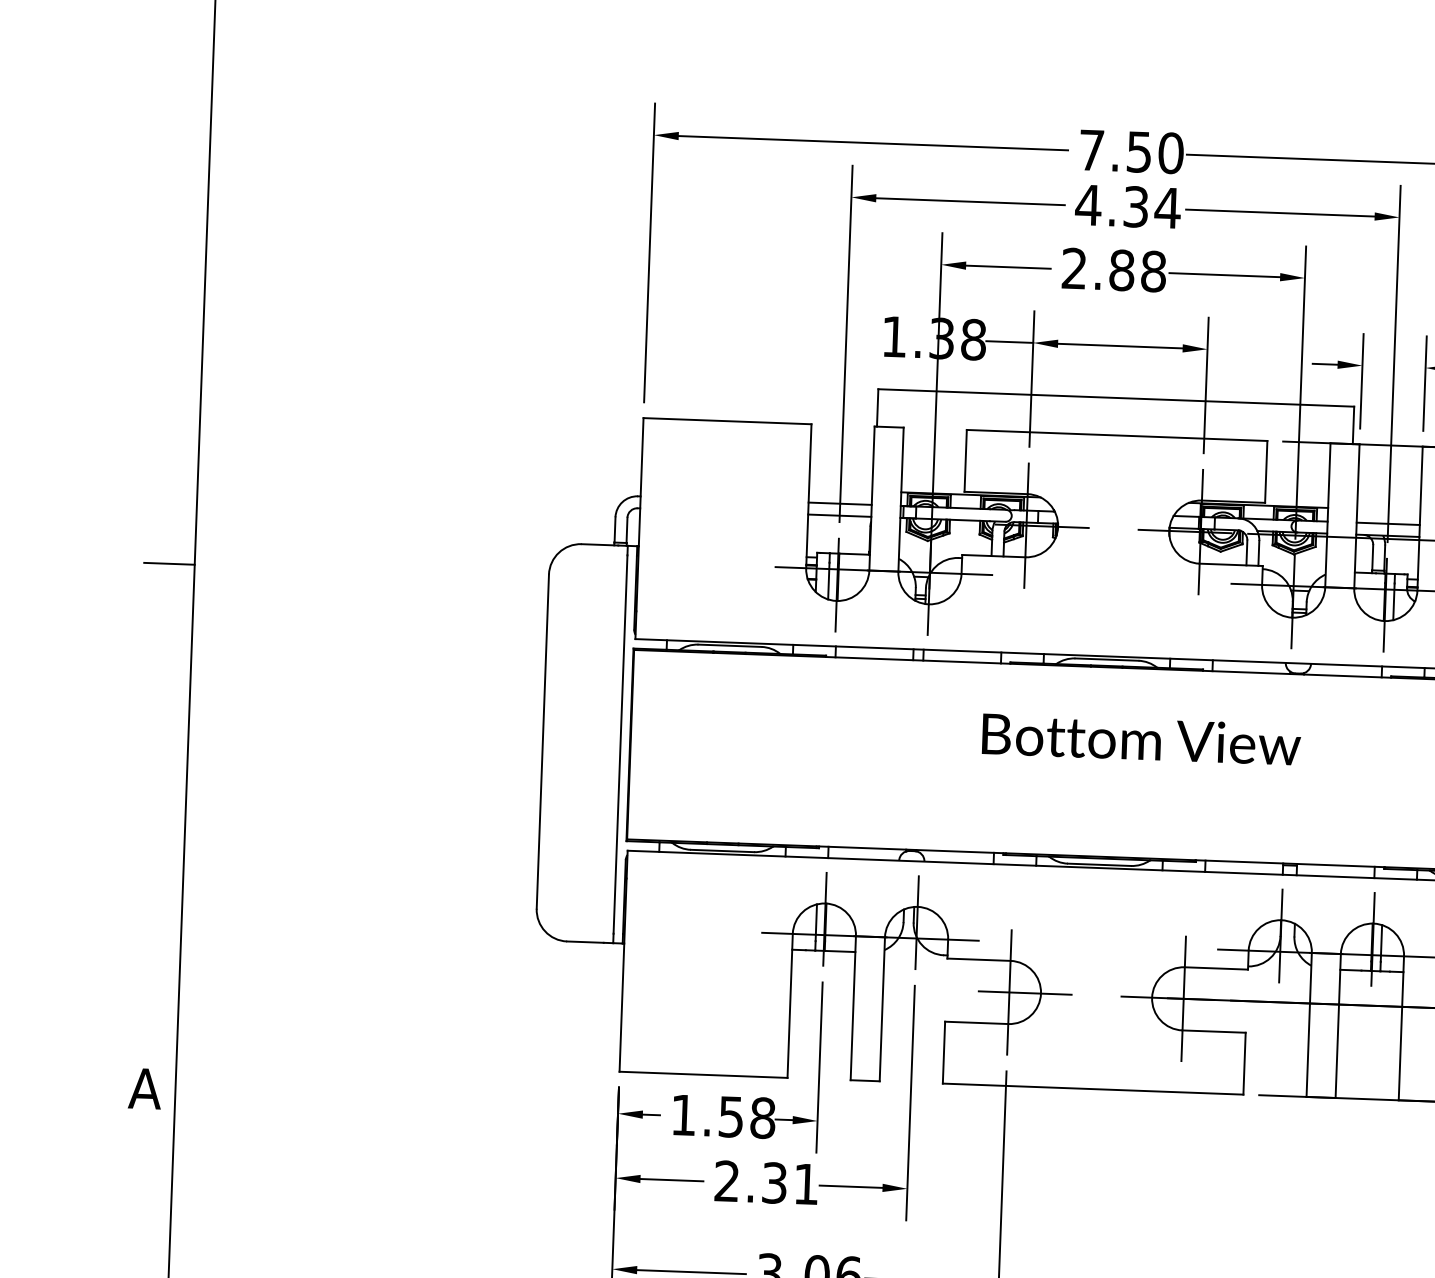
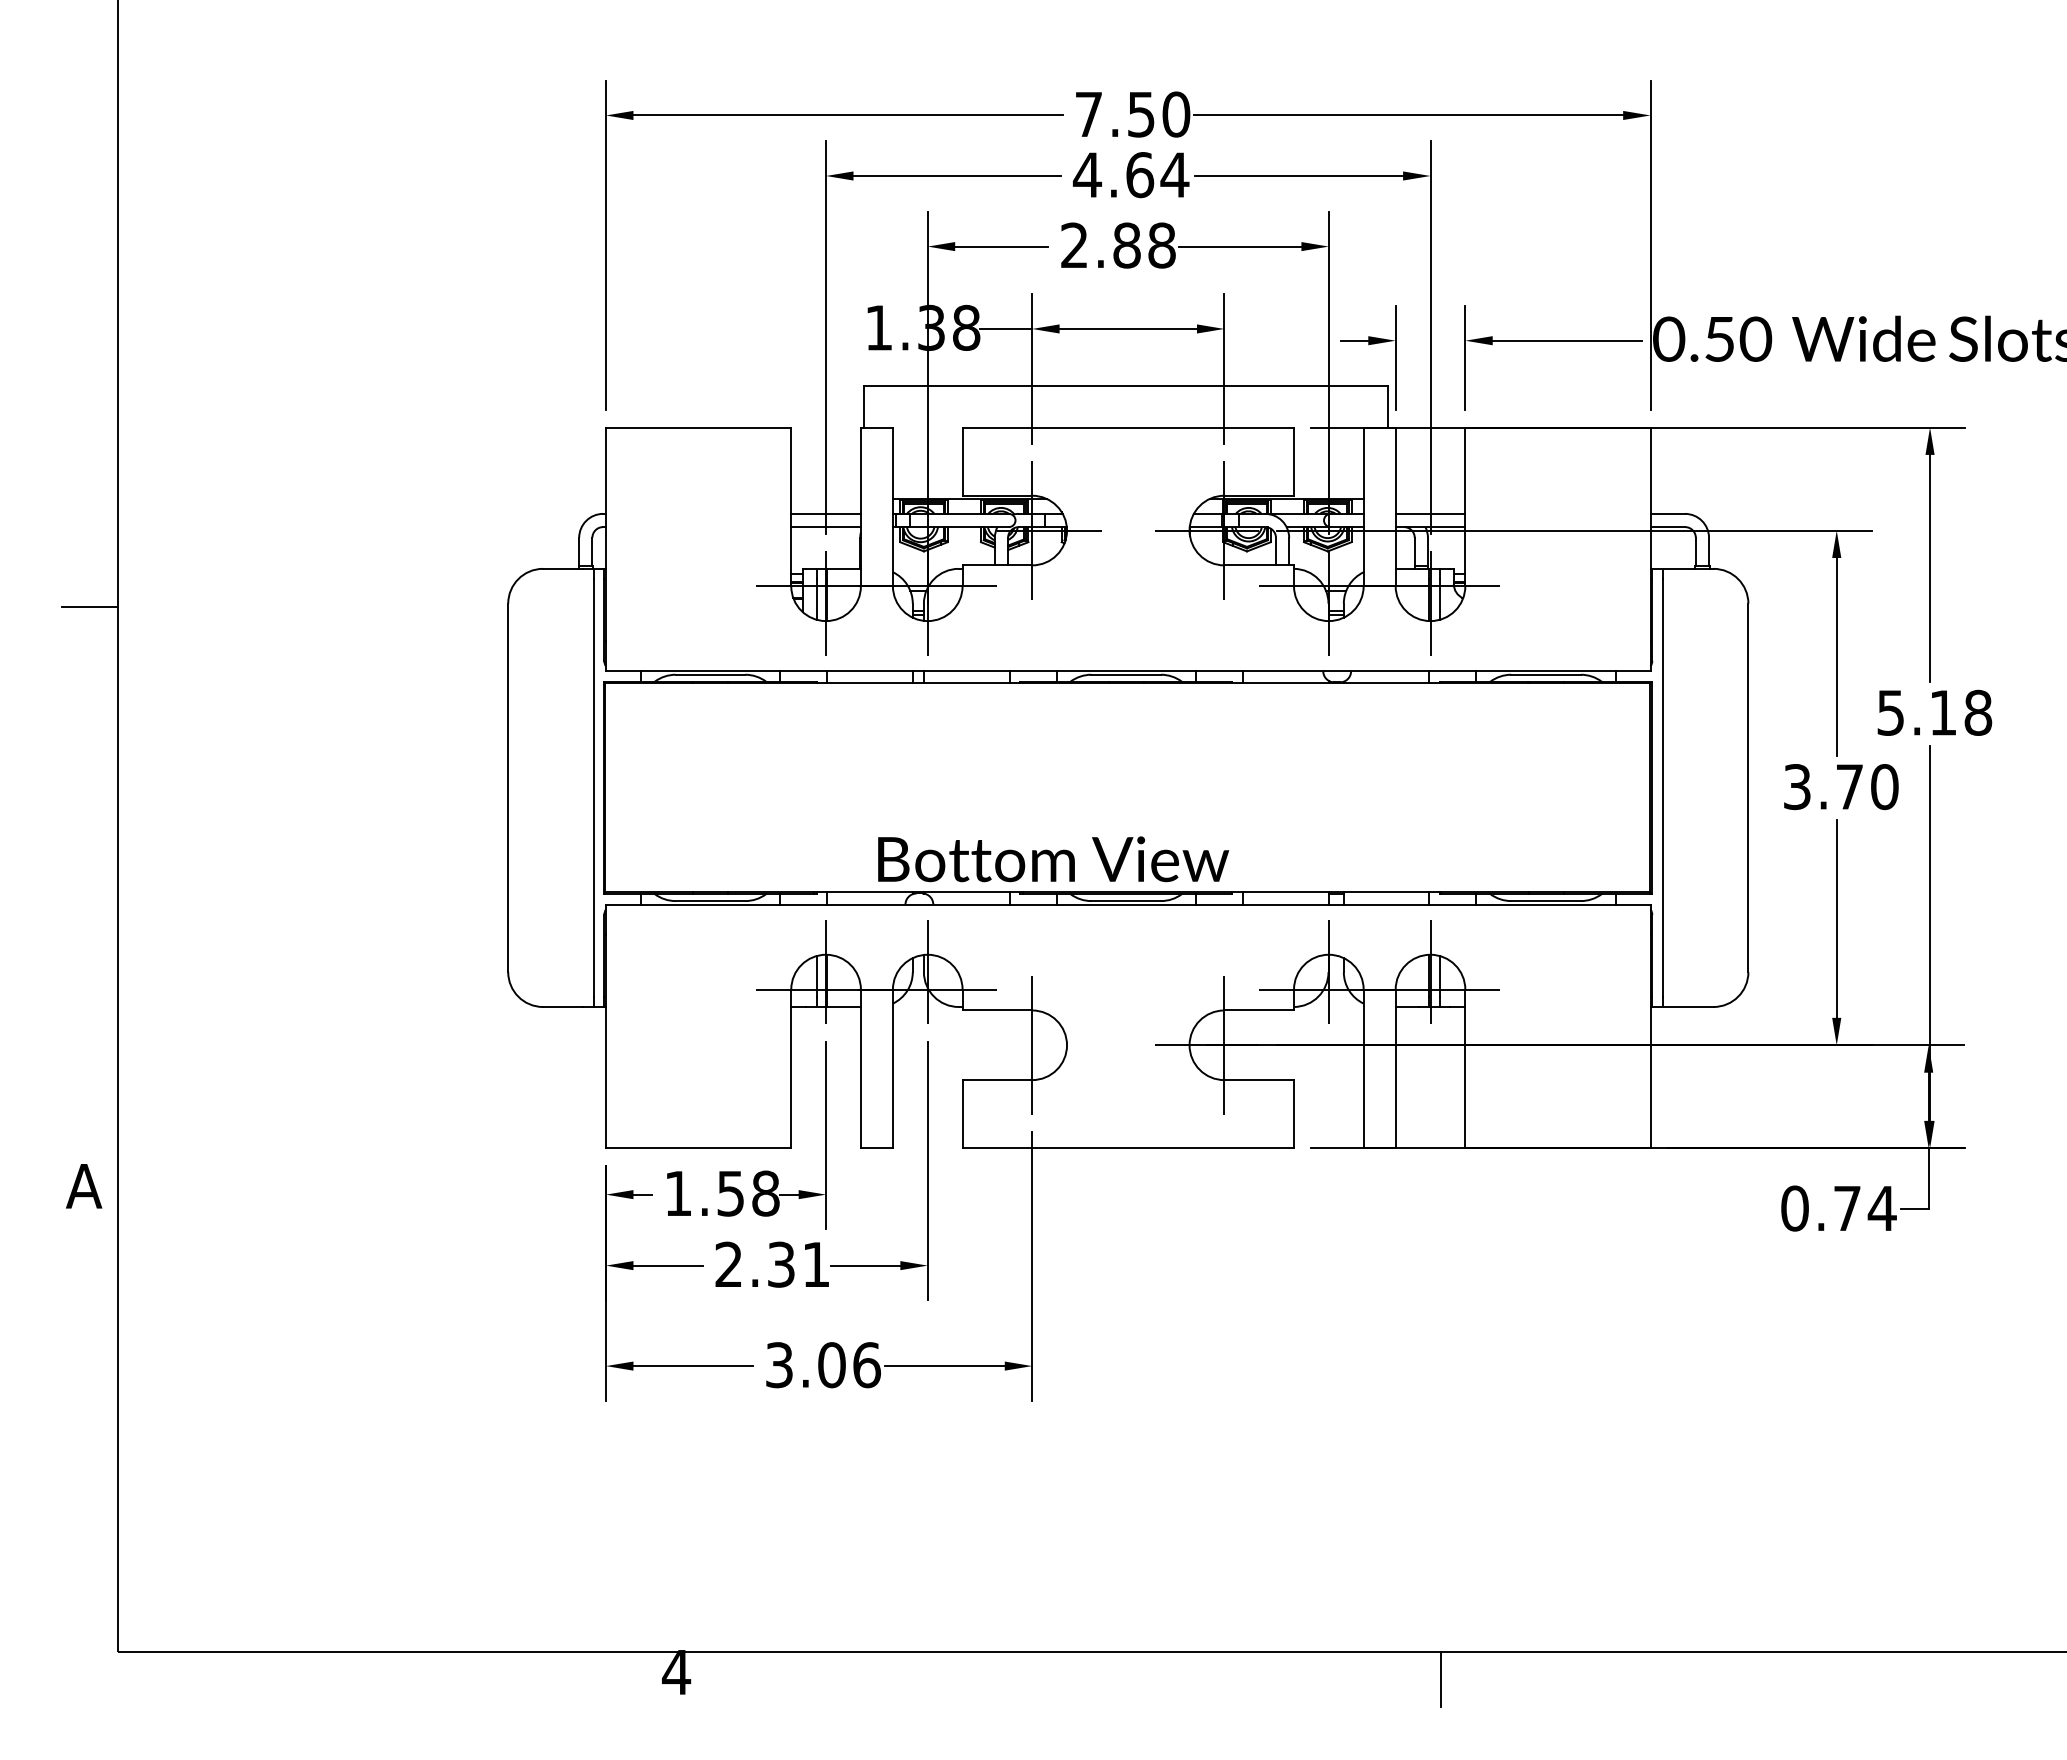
text: (1136, 207) -> (1140, 175), 4.34 -> 4.64
text: (1141, 739) -> (1053, 859), moved
line: (1025, 993) -> (1049, 1045), removed

